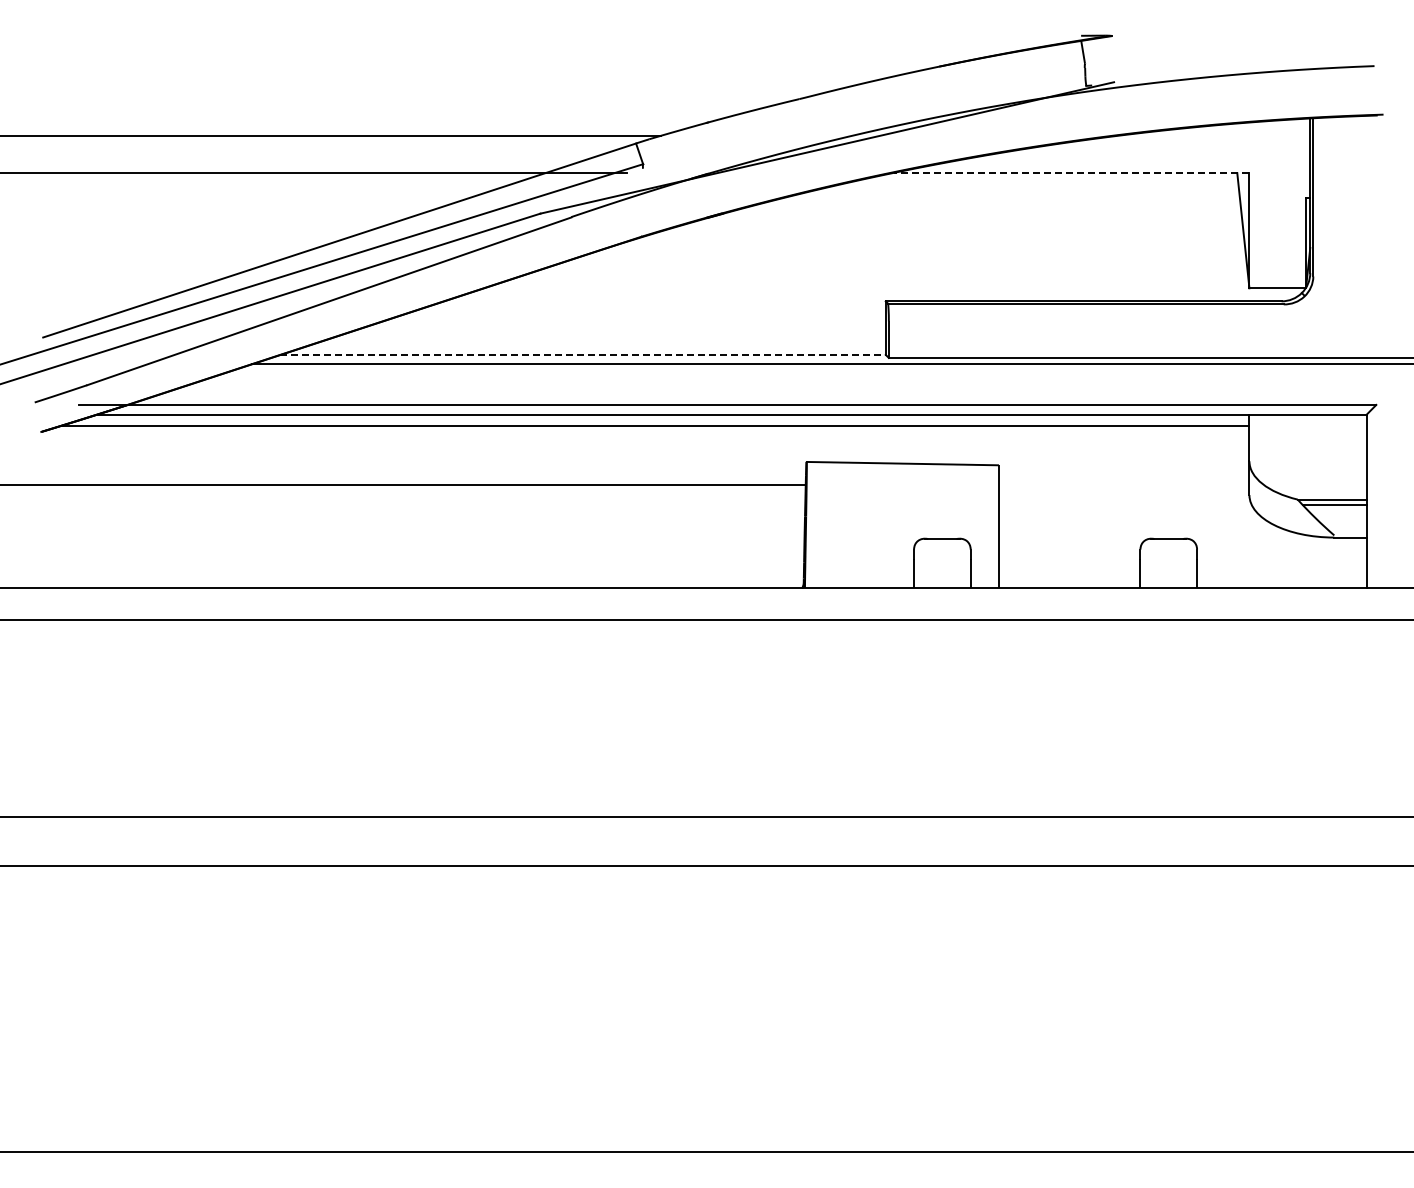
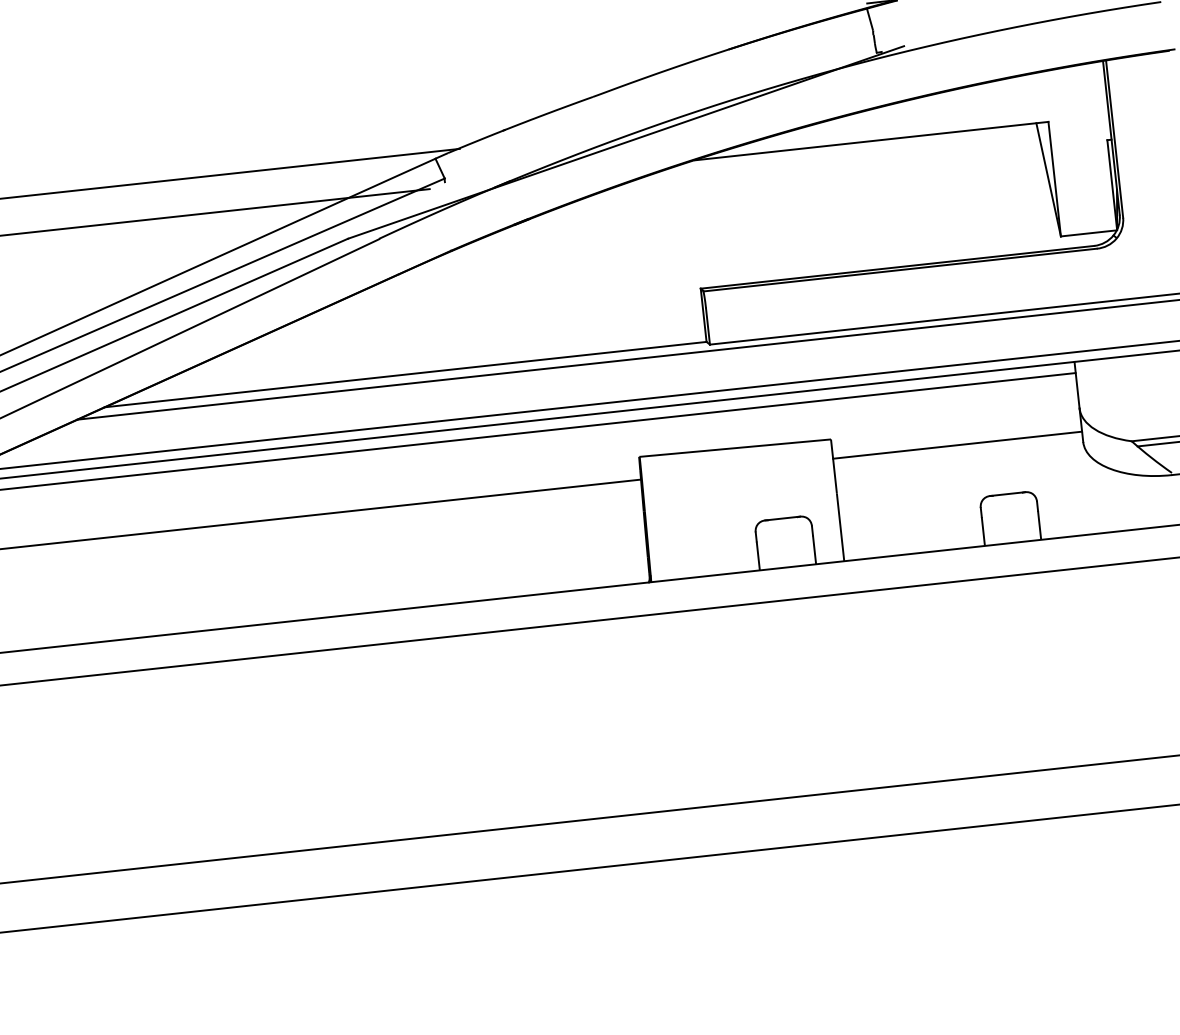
line: (1071, 173) -> (871, 141), dashed -> solid
line: (583, 354) -> (406, 374), dashed -> solid
line: (1123, 484) -> (956, 445), added

